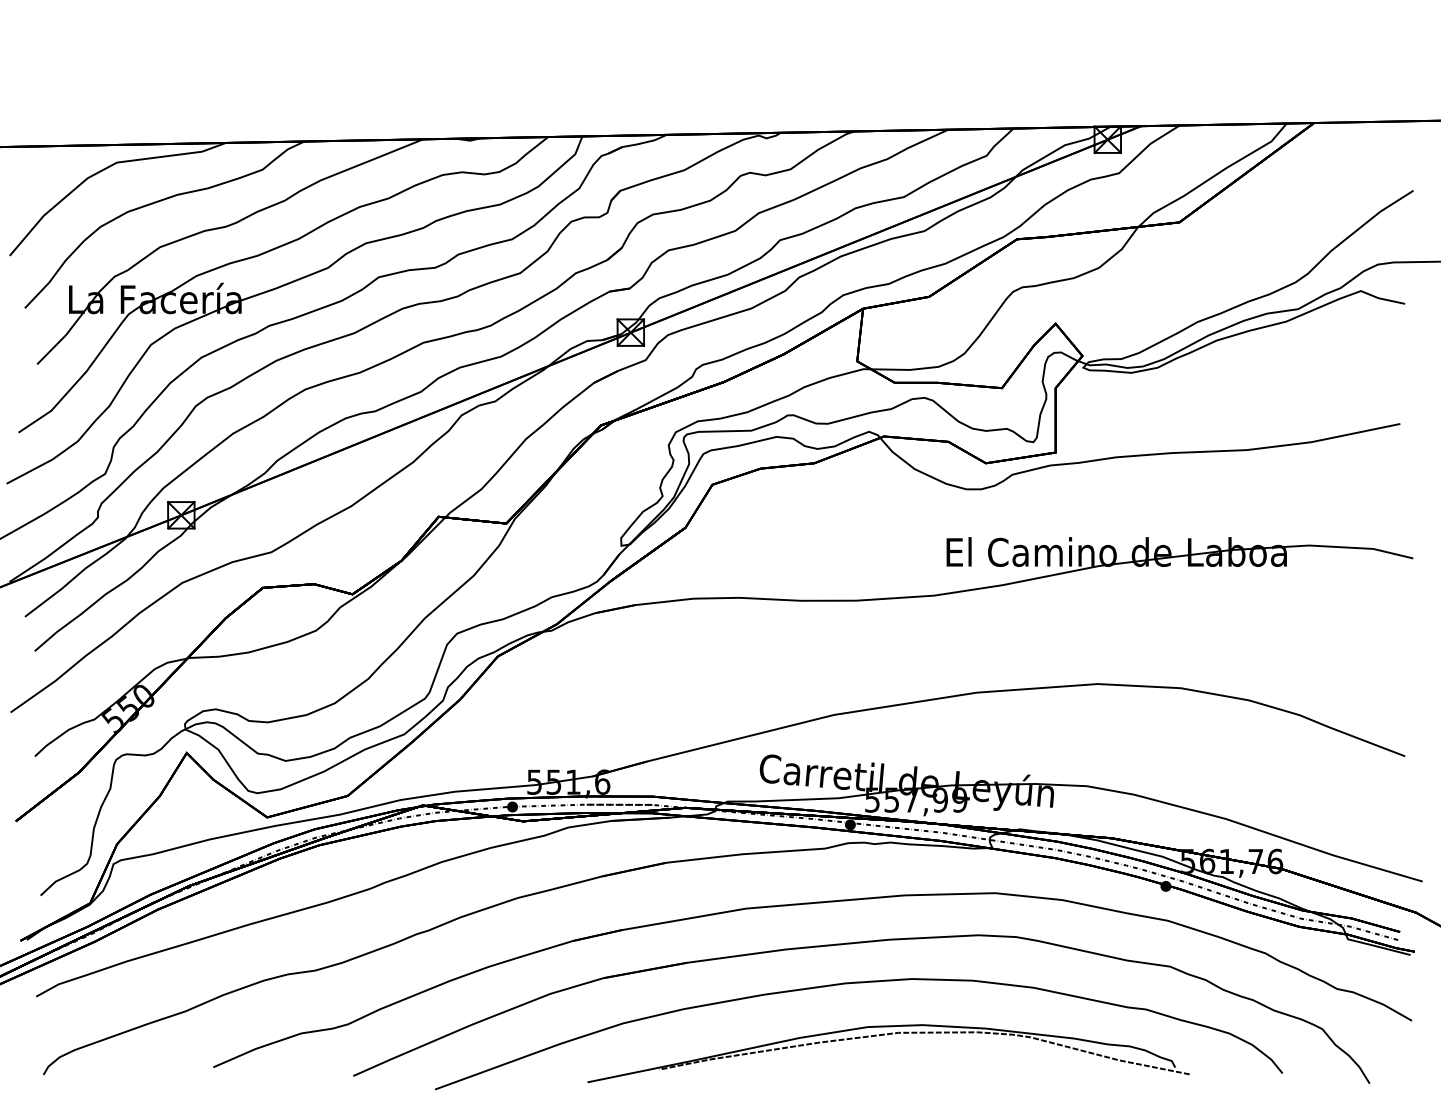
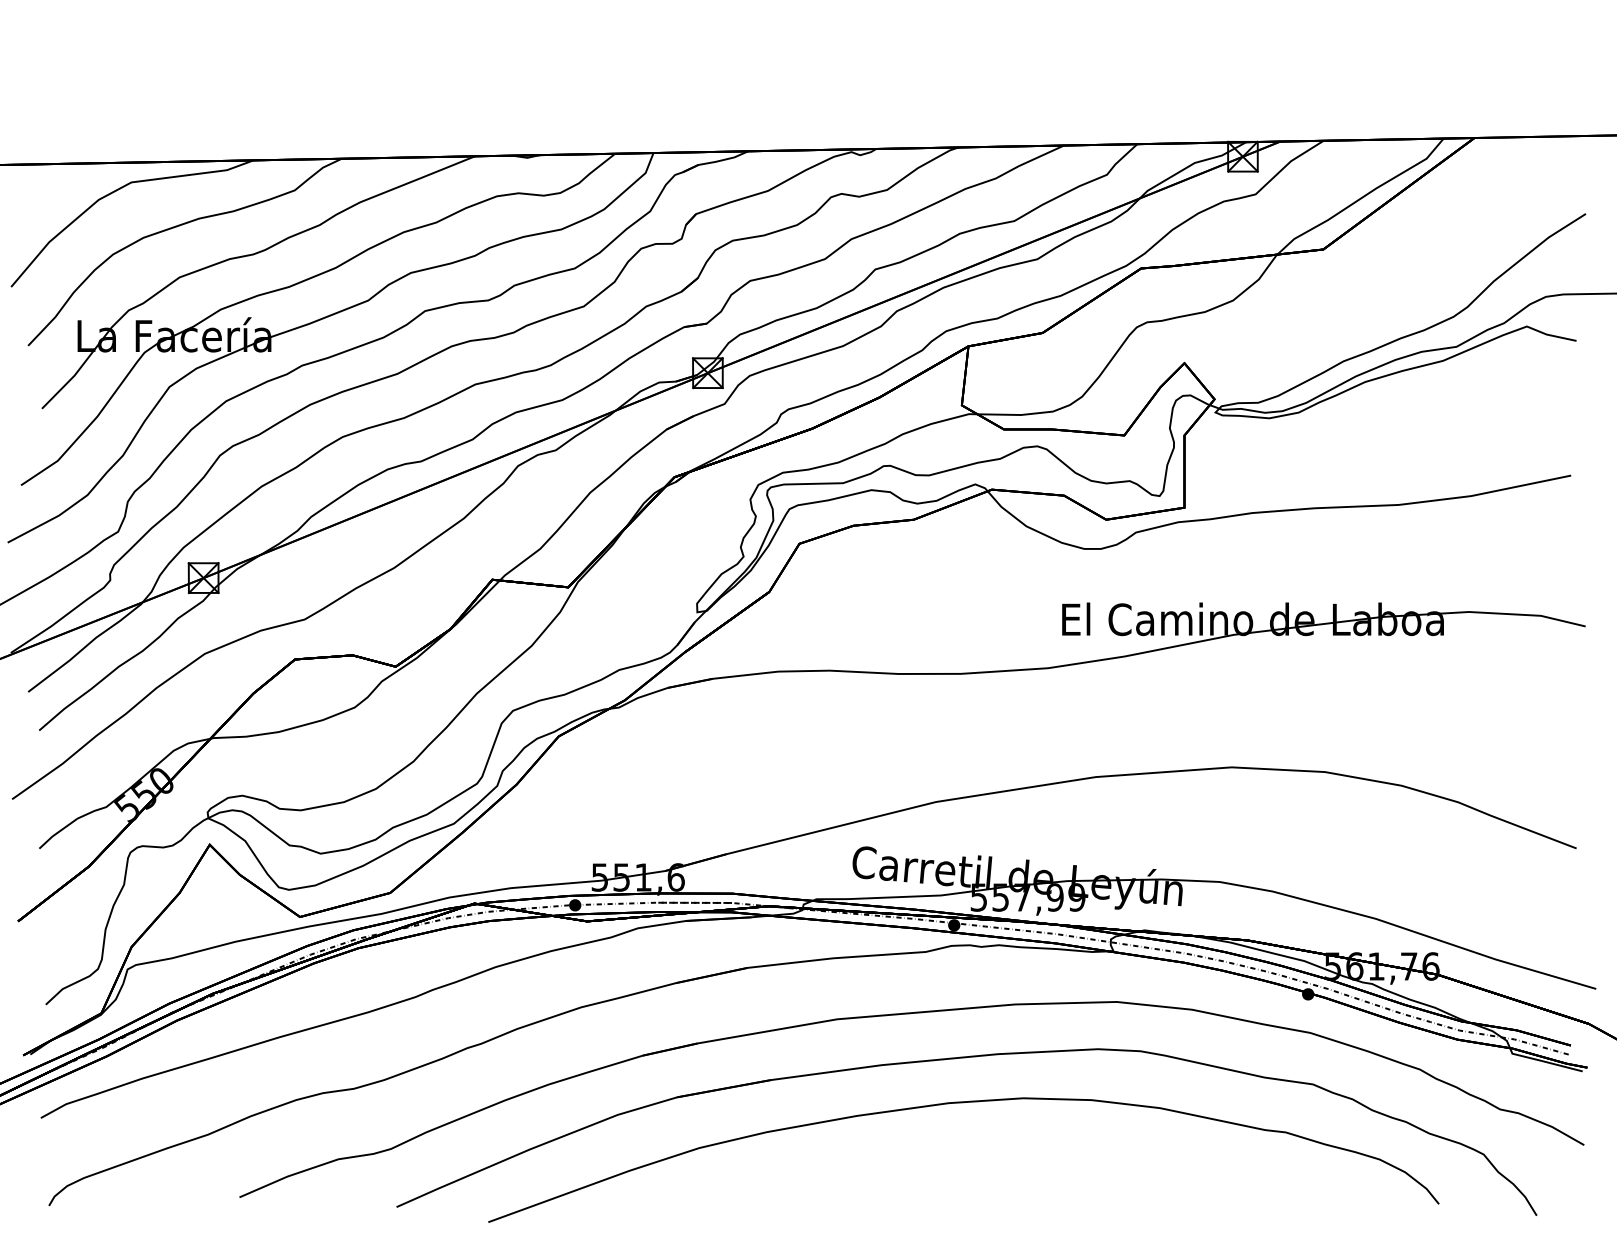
part: (887, 1035) -> (995, 1161), removed

